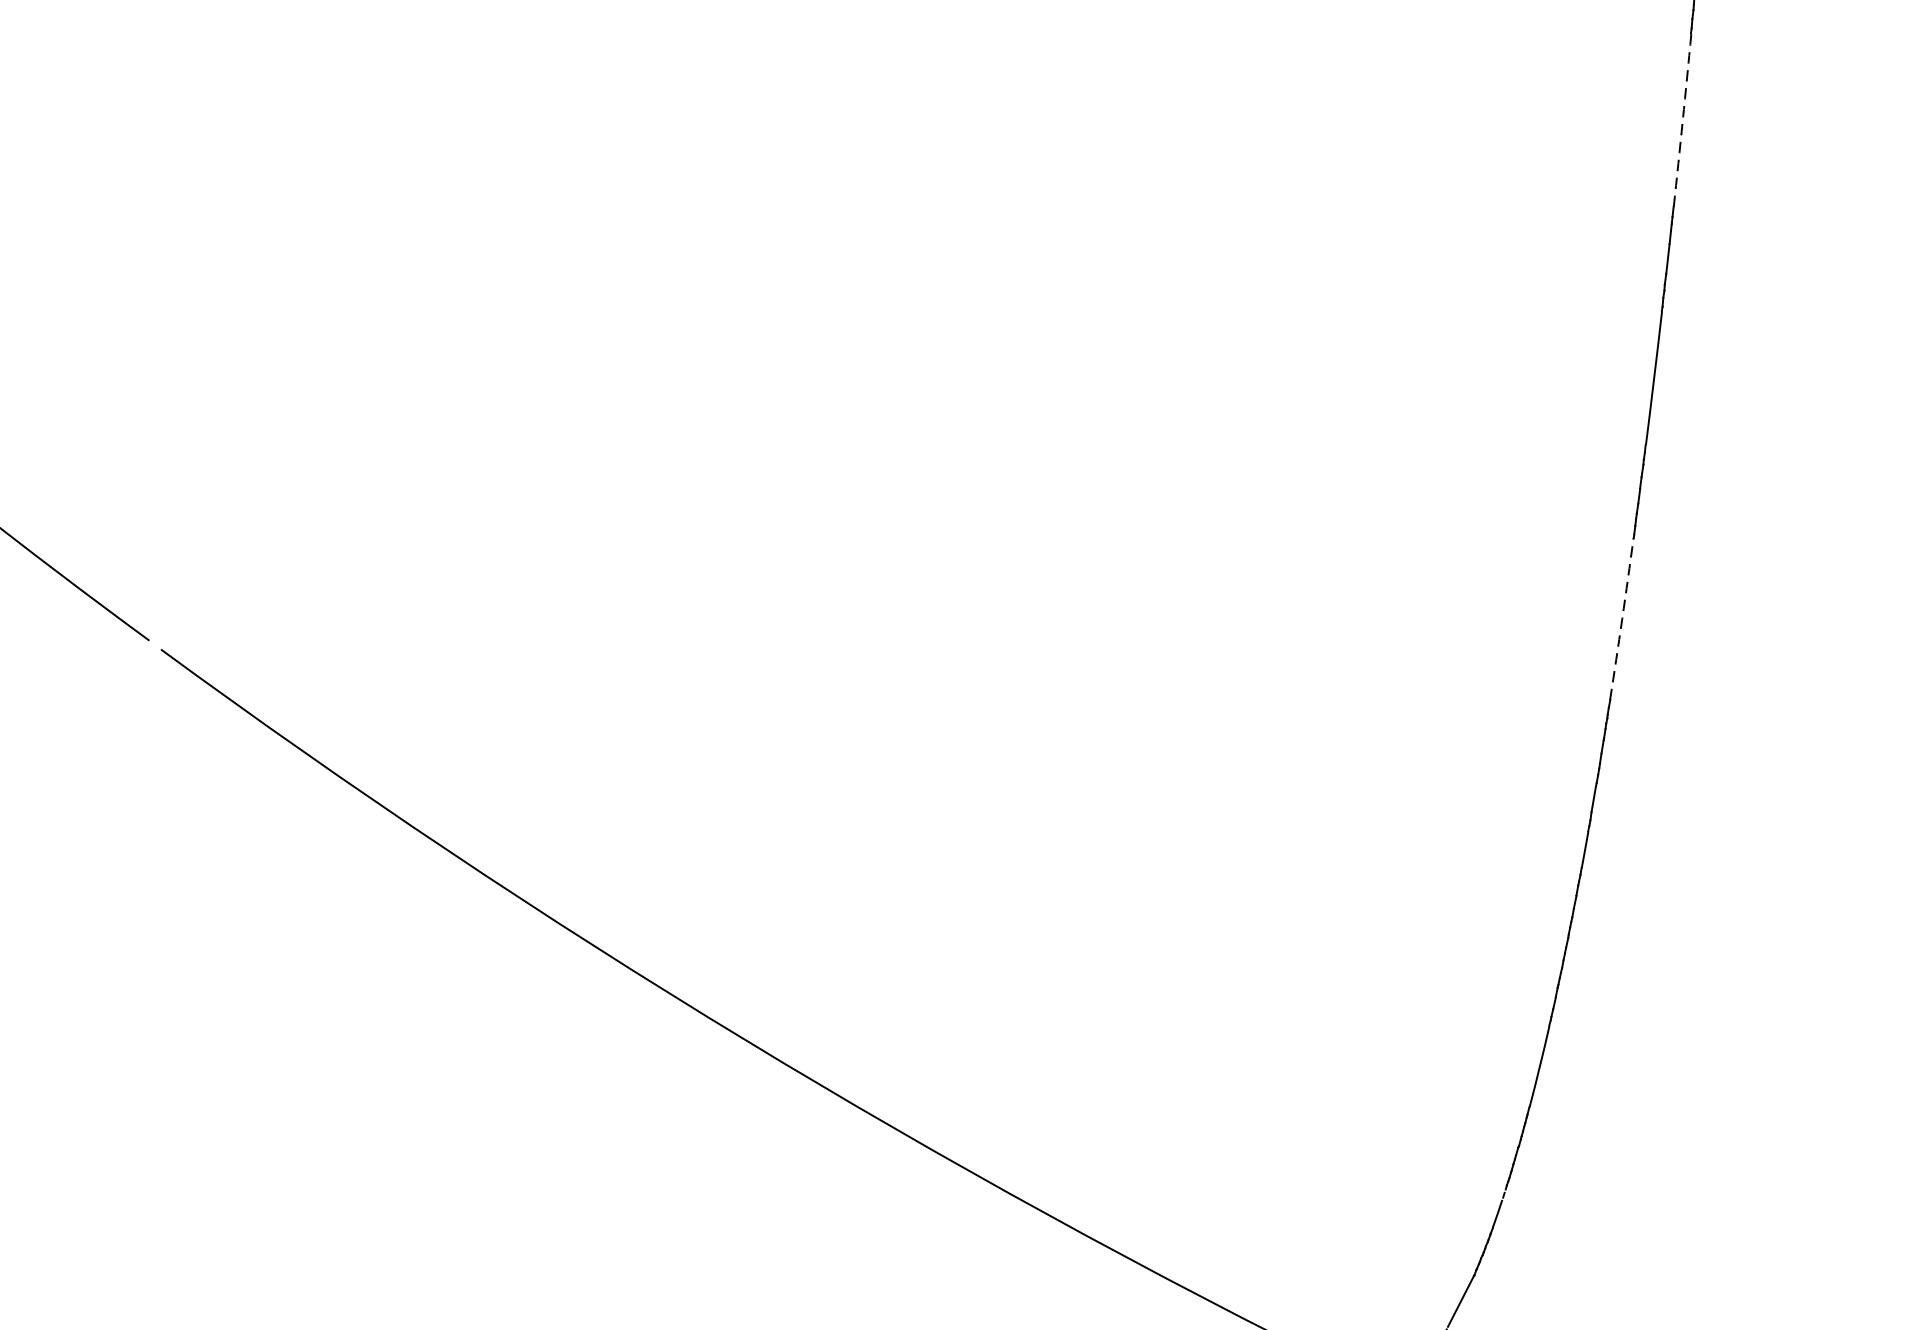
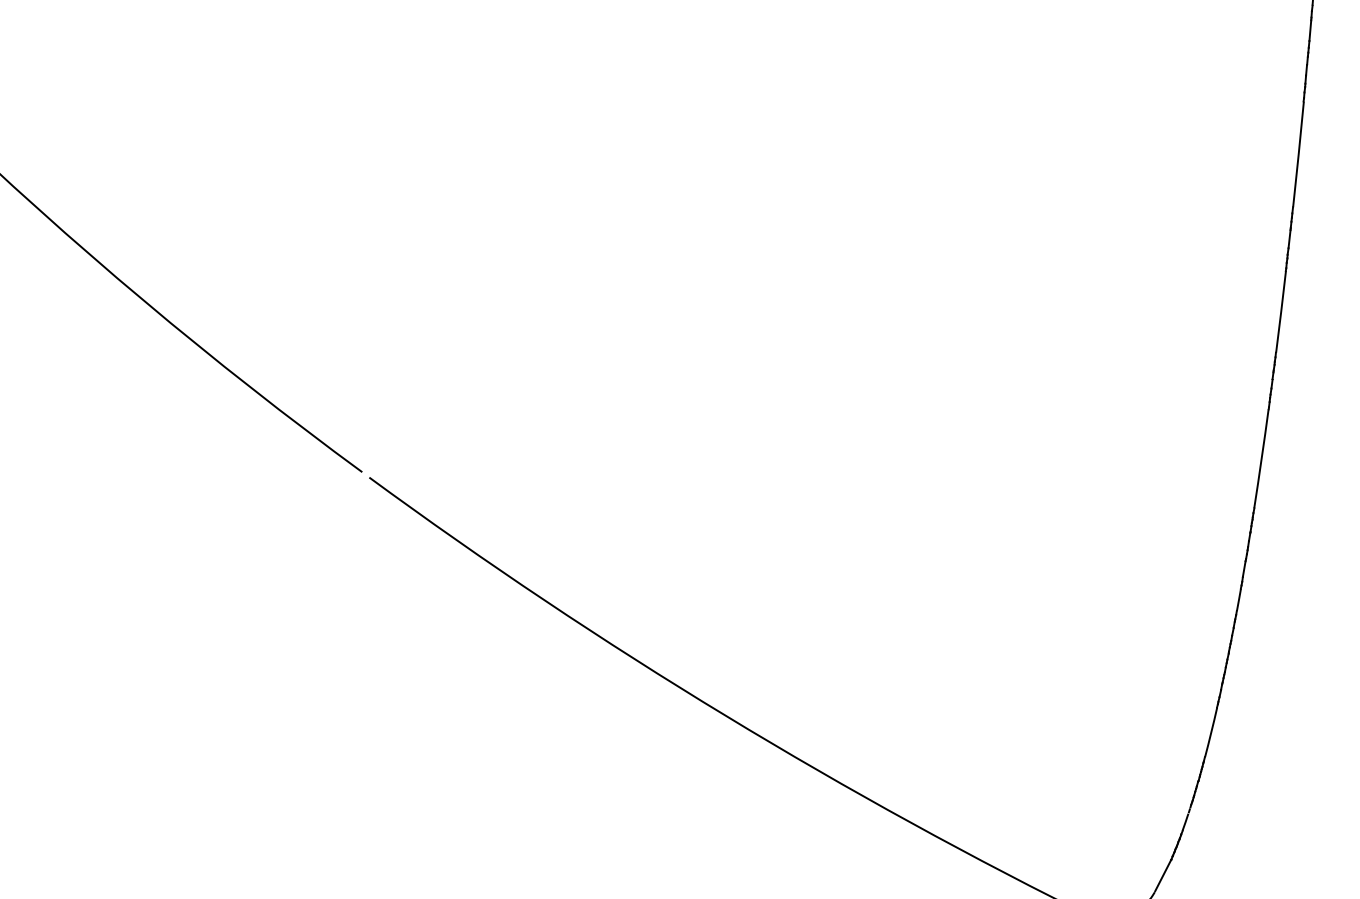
arc: (1682, 120) -> (1298, 154), dashed -> solid
arc: (1621, 618) -> (1261, 458), dashed -> solid

